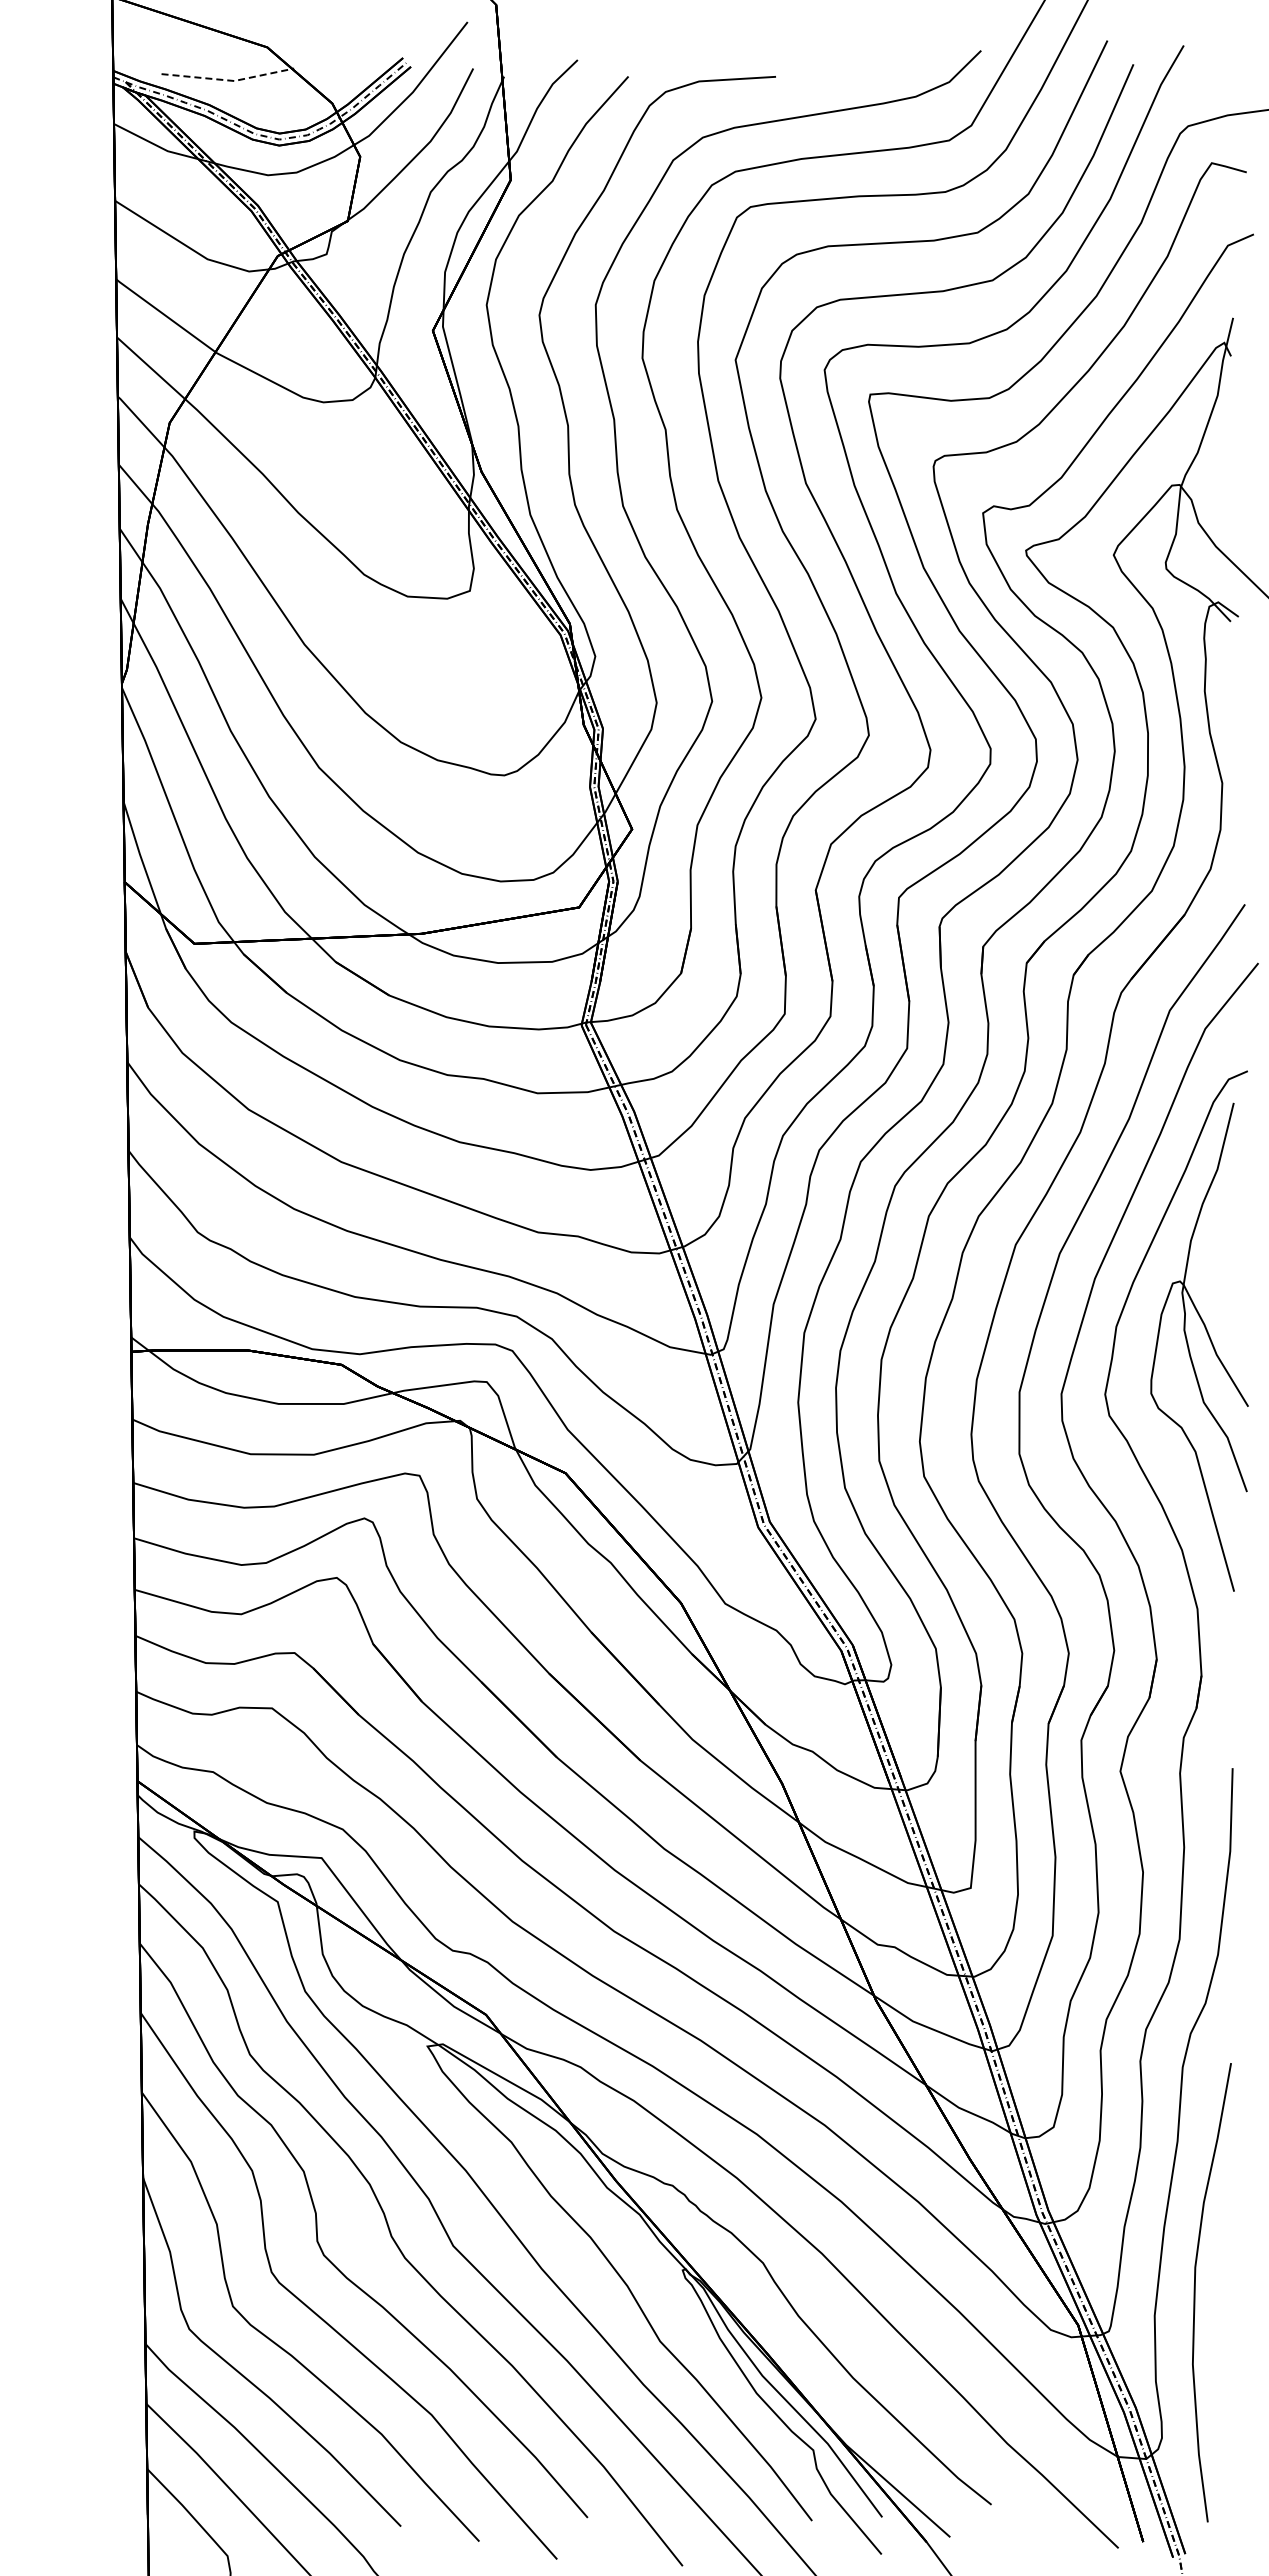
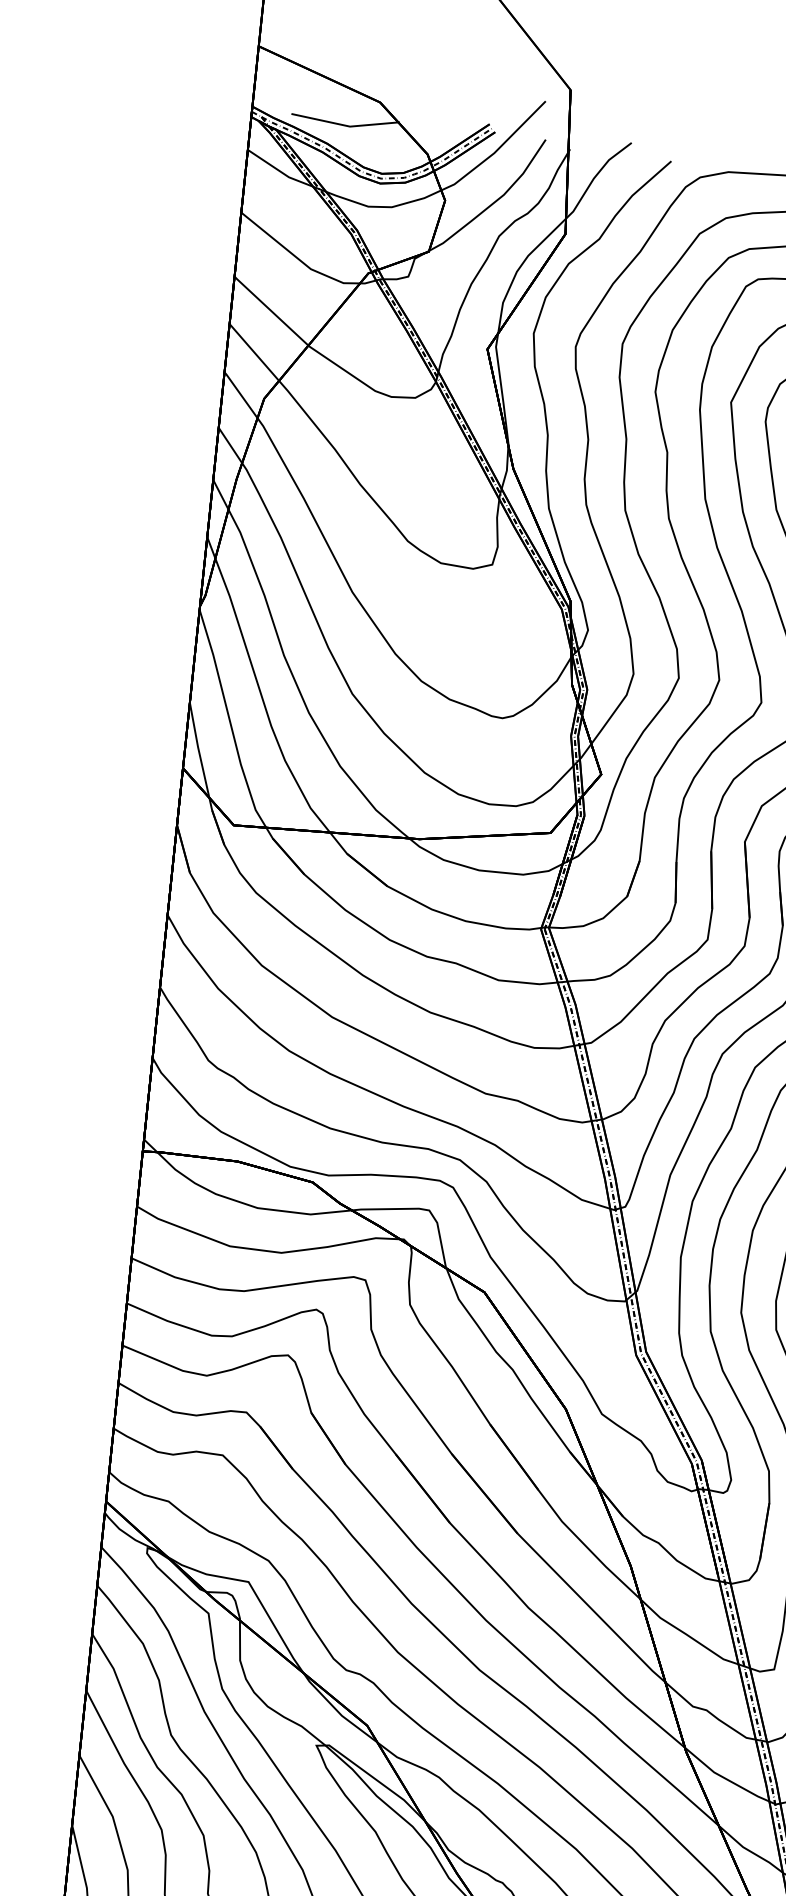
line: (229, 80) -> (346, 125), dashed -> solid

